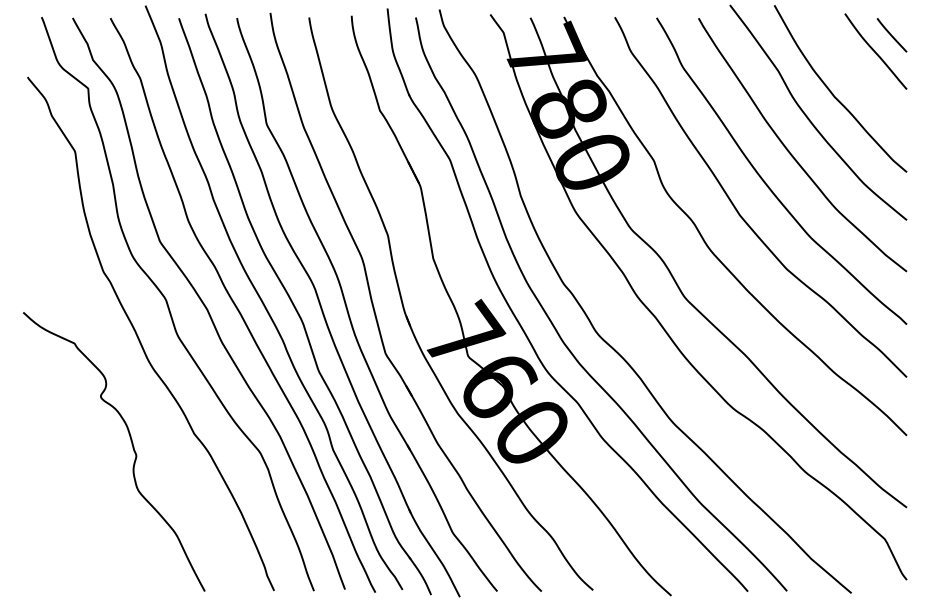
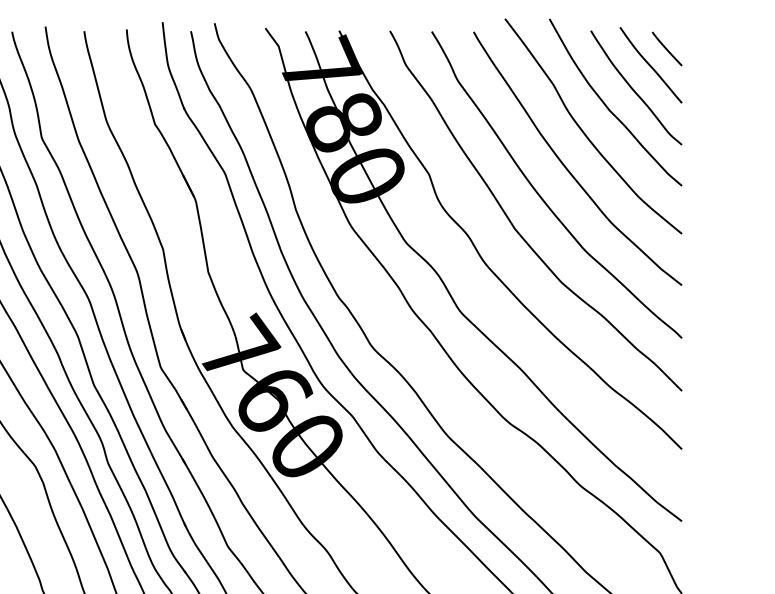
curve: (858, 75) -> (633, 89), added

